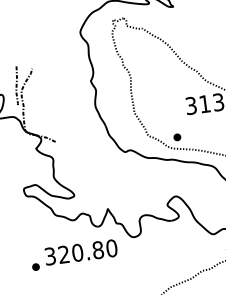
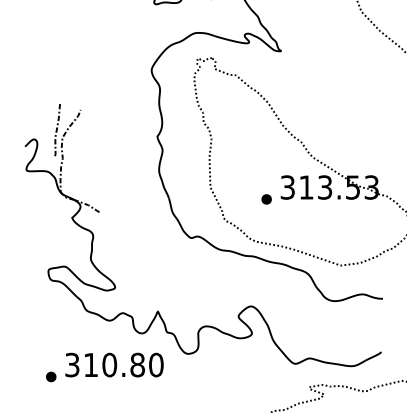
part: (177, 137) -> (266, 199), moved
text: (63, 254) -> (90, 364), 320.80 -> 310.80

